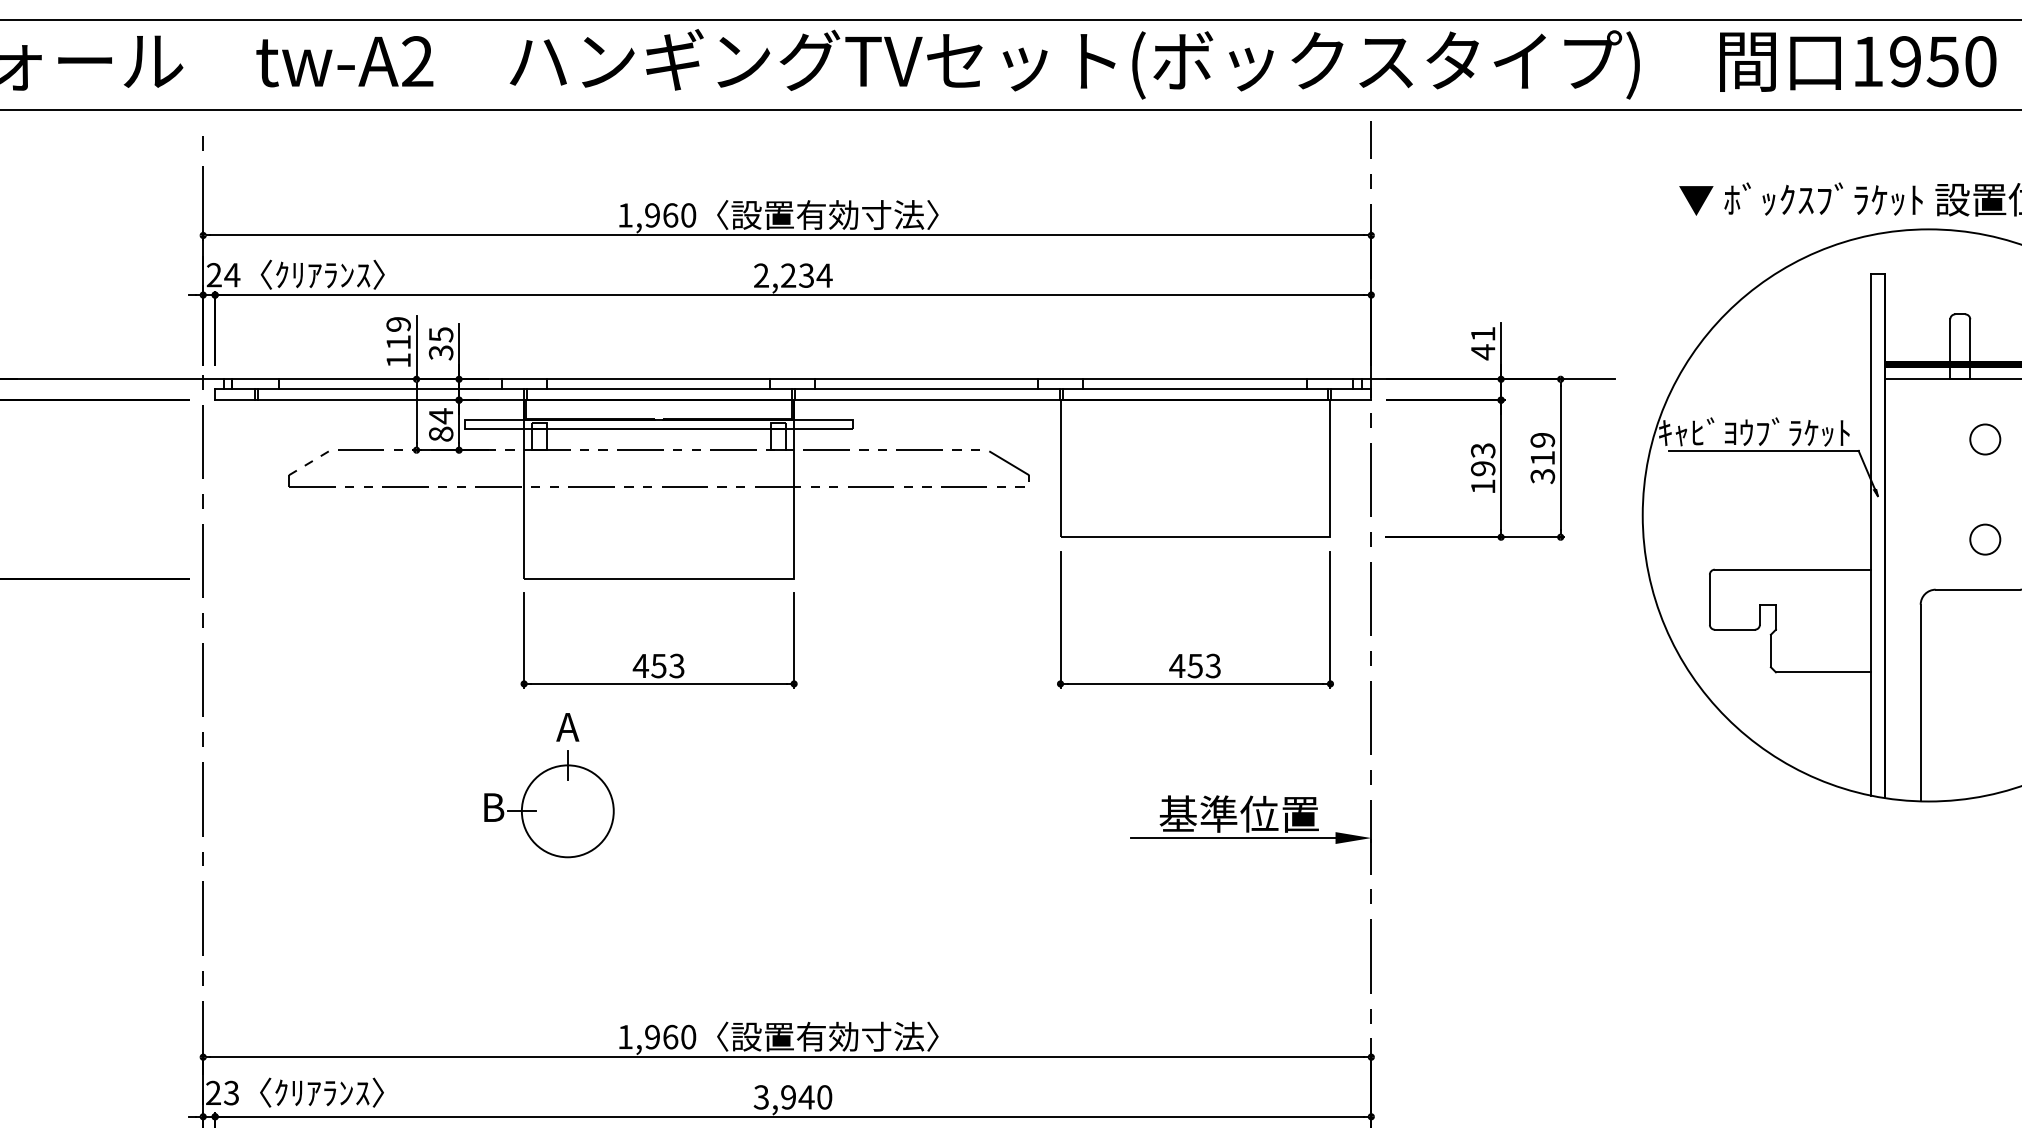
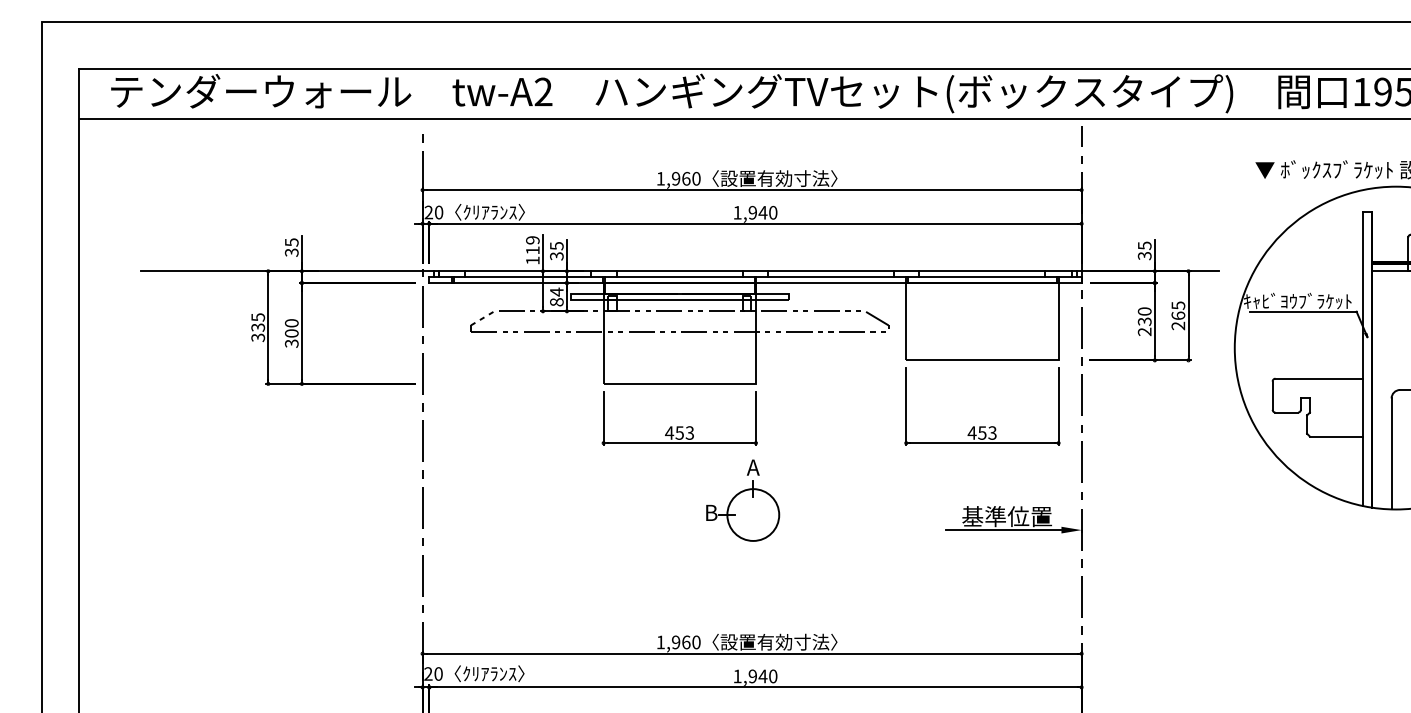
text: (231, 275) -> (438, 212), 24 -> 20
text: (793, 275) -> (755, 212), 2,234 -> 1,940
text: (1482, 342) -> (1144, 250), 41 -> 35
text: (1542, 457) -> (1178, 315), 319 -> 265
text: (1482, 468) -> (1144, 321), 193 -> 230
part: (550, 785) -> (743, 500), moved
text: (231, 1092) -> (438, 673), 23 -> 20
text: (761, 1097) -> (737, 676), 3,940 -> 1,940

